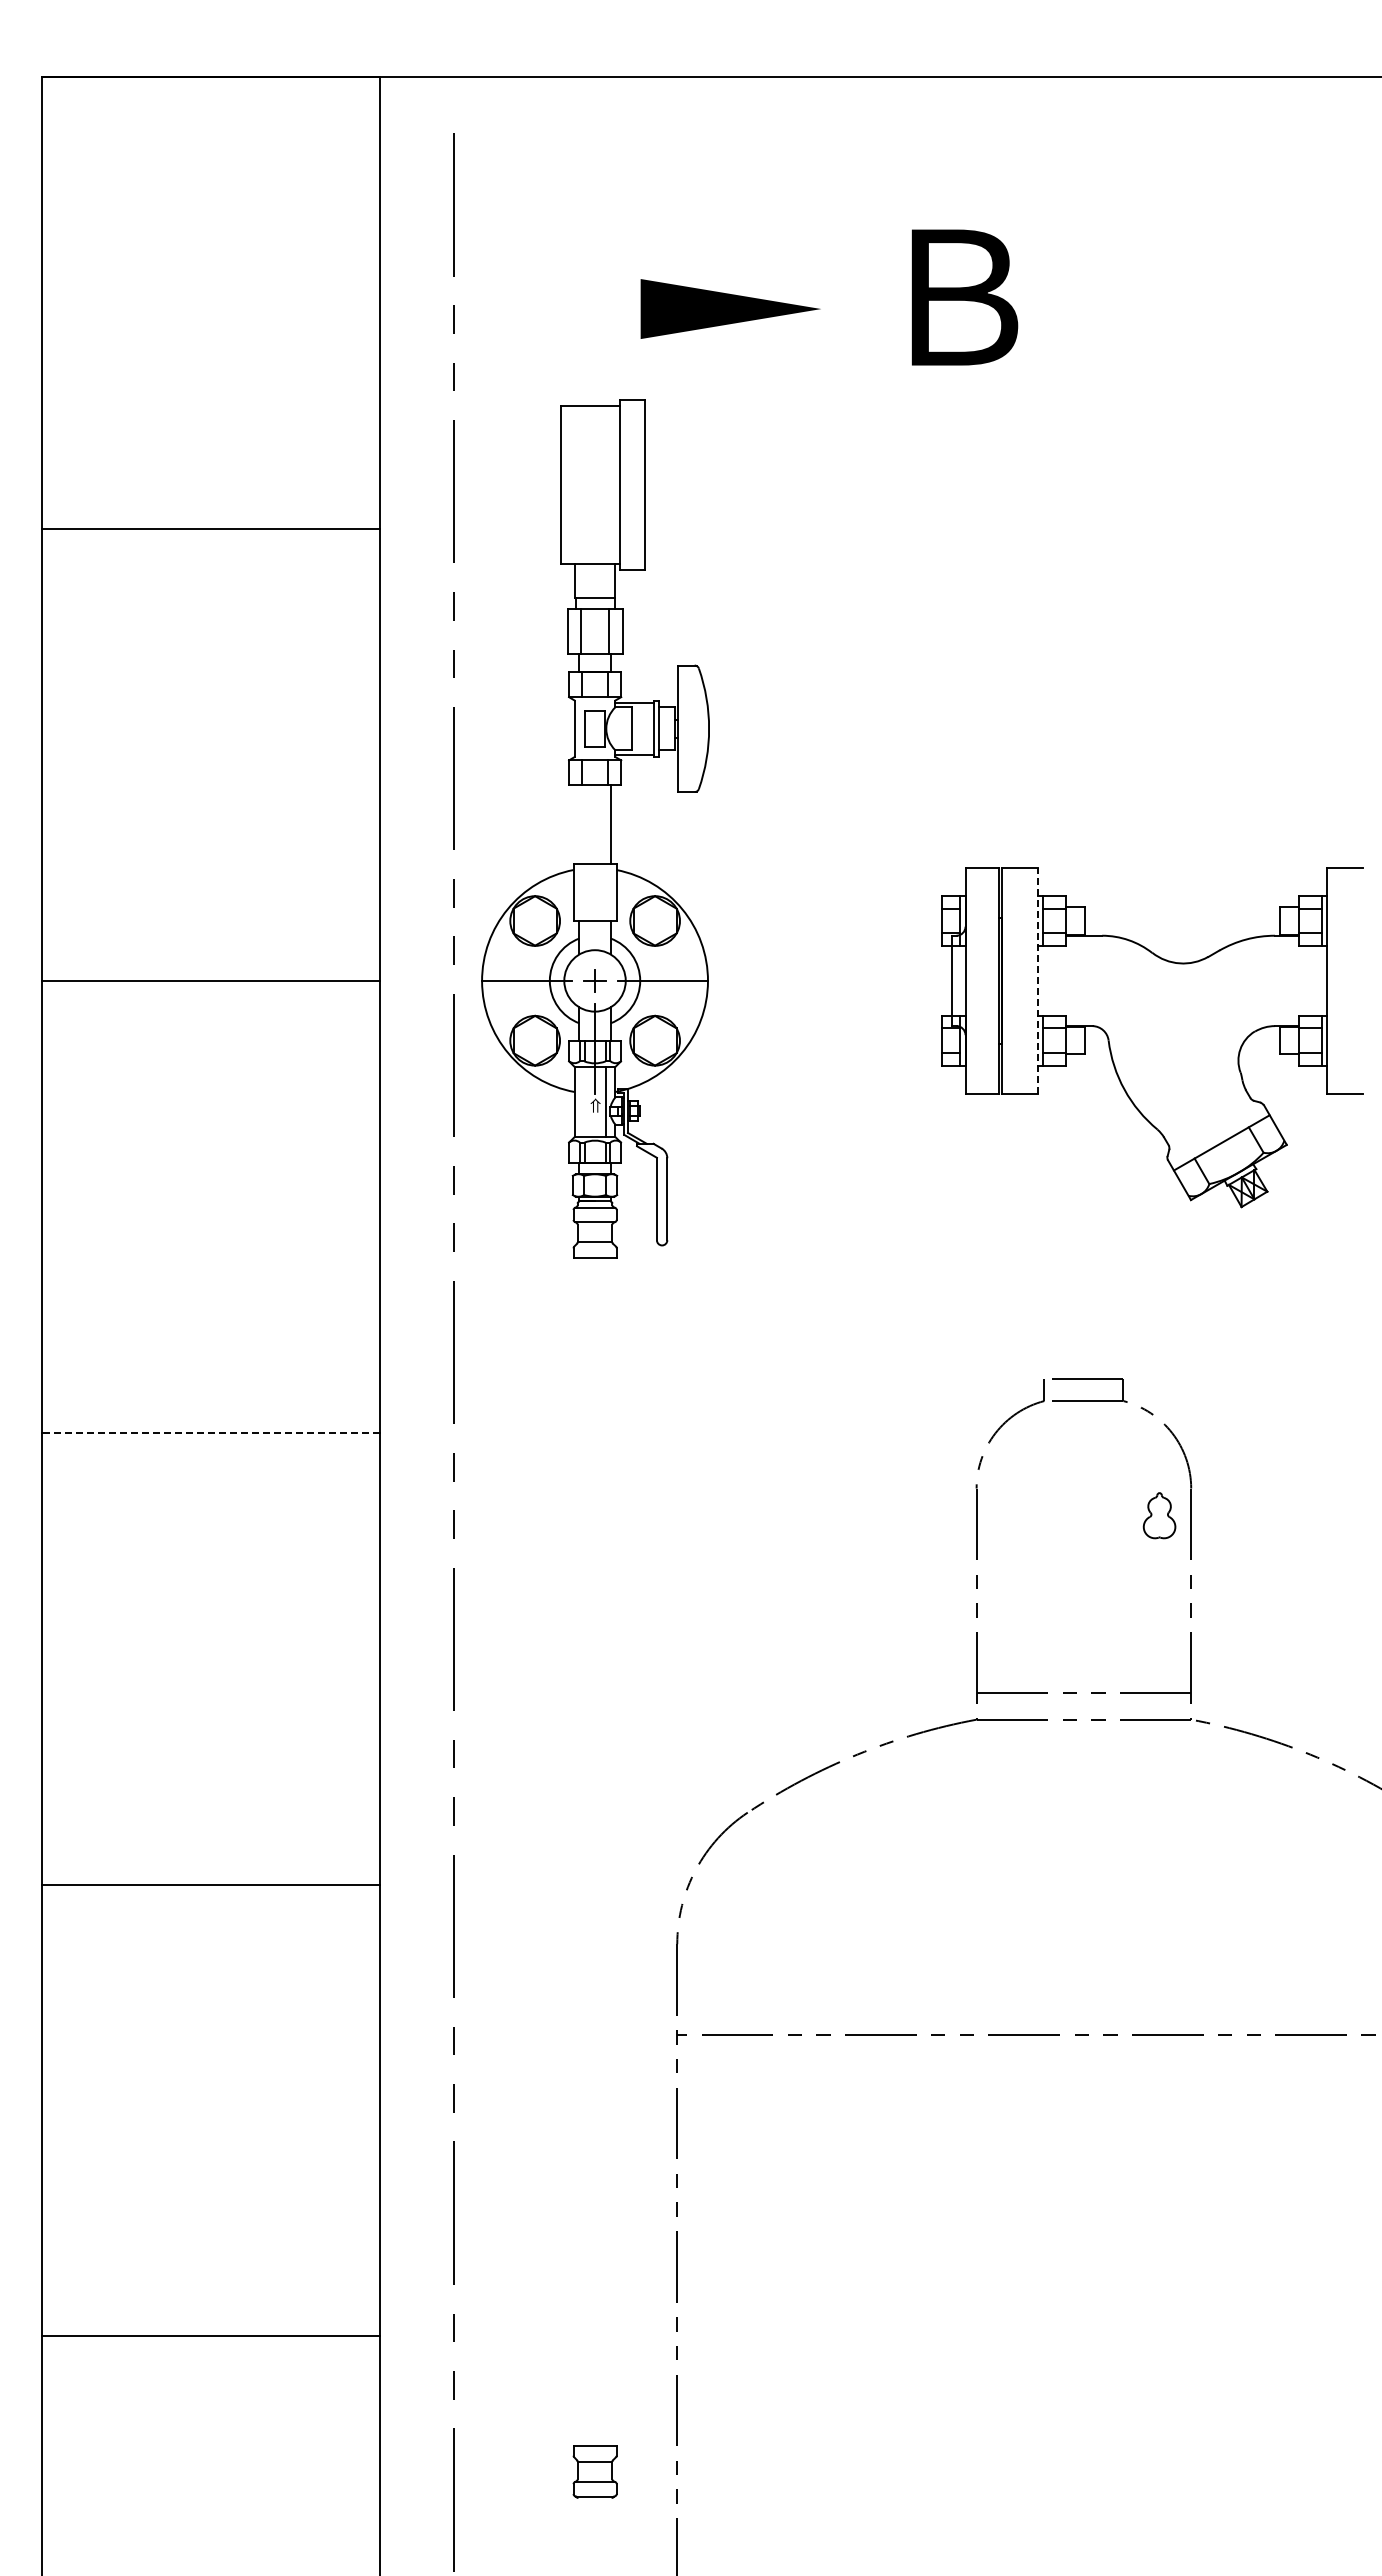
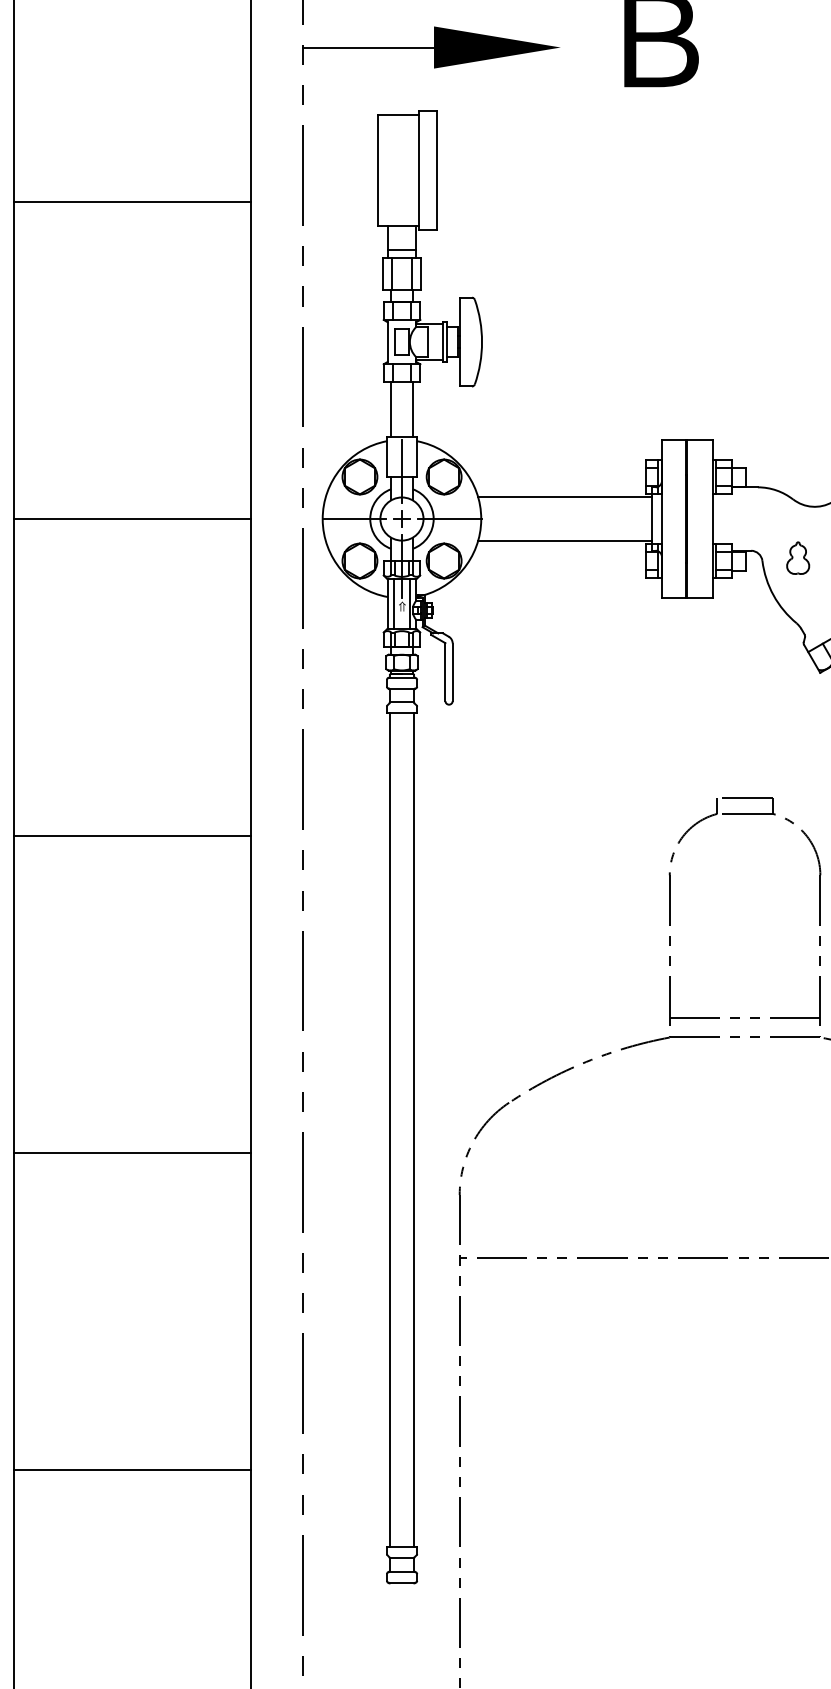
line: (546, 309) -> (367, 47), added
line: (579, 824) -> (391, 409), added
line: (595, 912) -> (402, 471), added
line: (827, 950) -> (565, 497), added
line: (1037, 980) -> (712, 518), dashed -> solid
line: (827, 1011) -> (565, 540), added
line: (583, 1101) -> (393, 603), added
line: (210, 1432) -> (132, 835), dashed -> solid
part: (1159, 1515) -> (798, 558), moved
line: (577, 1851) -> (389, 1130), added
line: (612, 1851) -> (414, 1130), added

